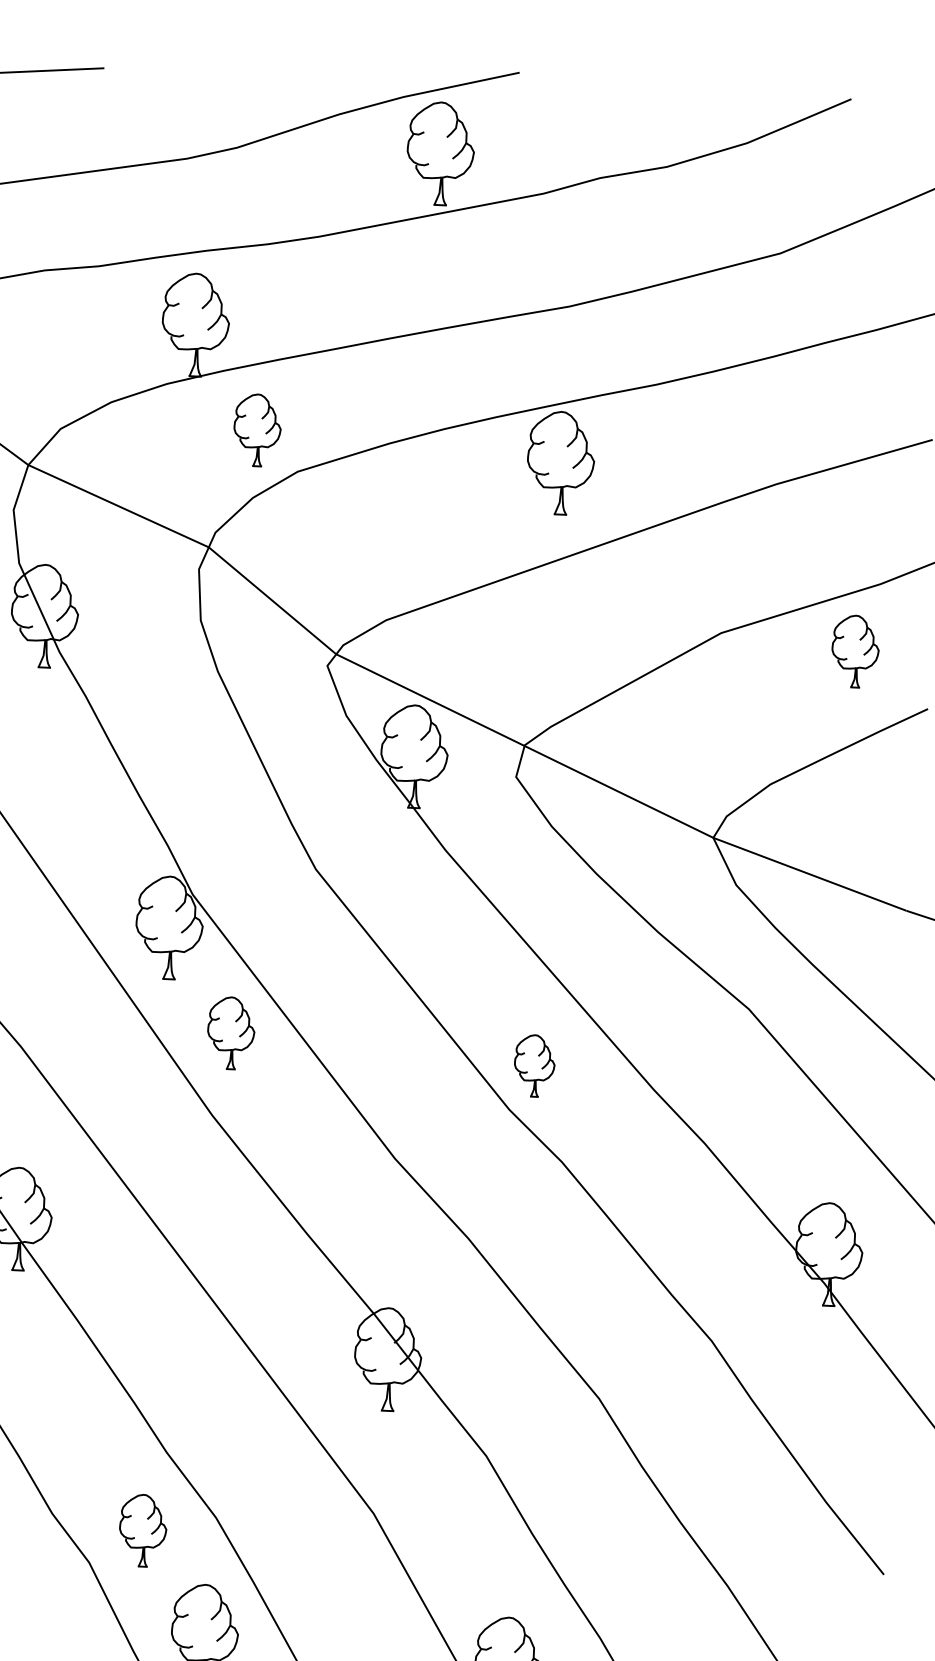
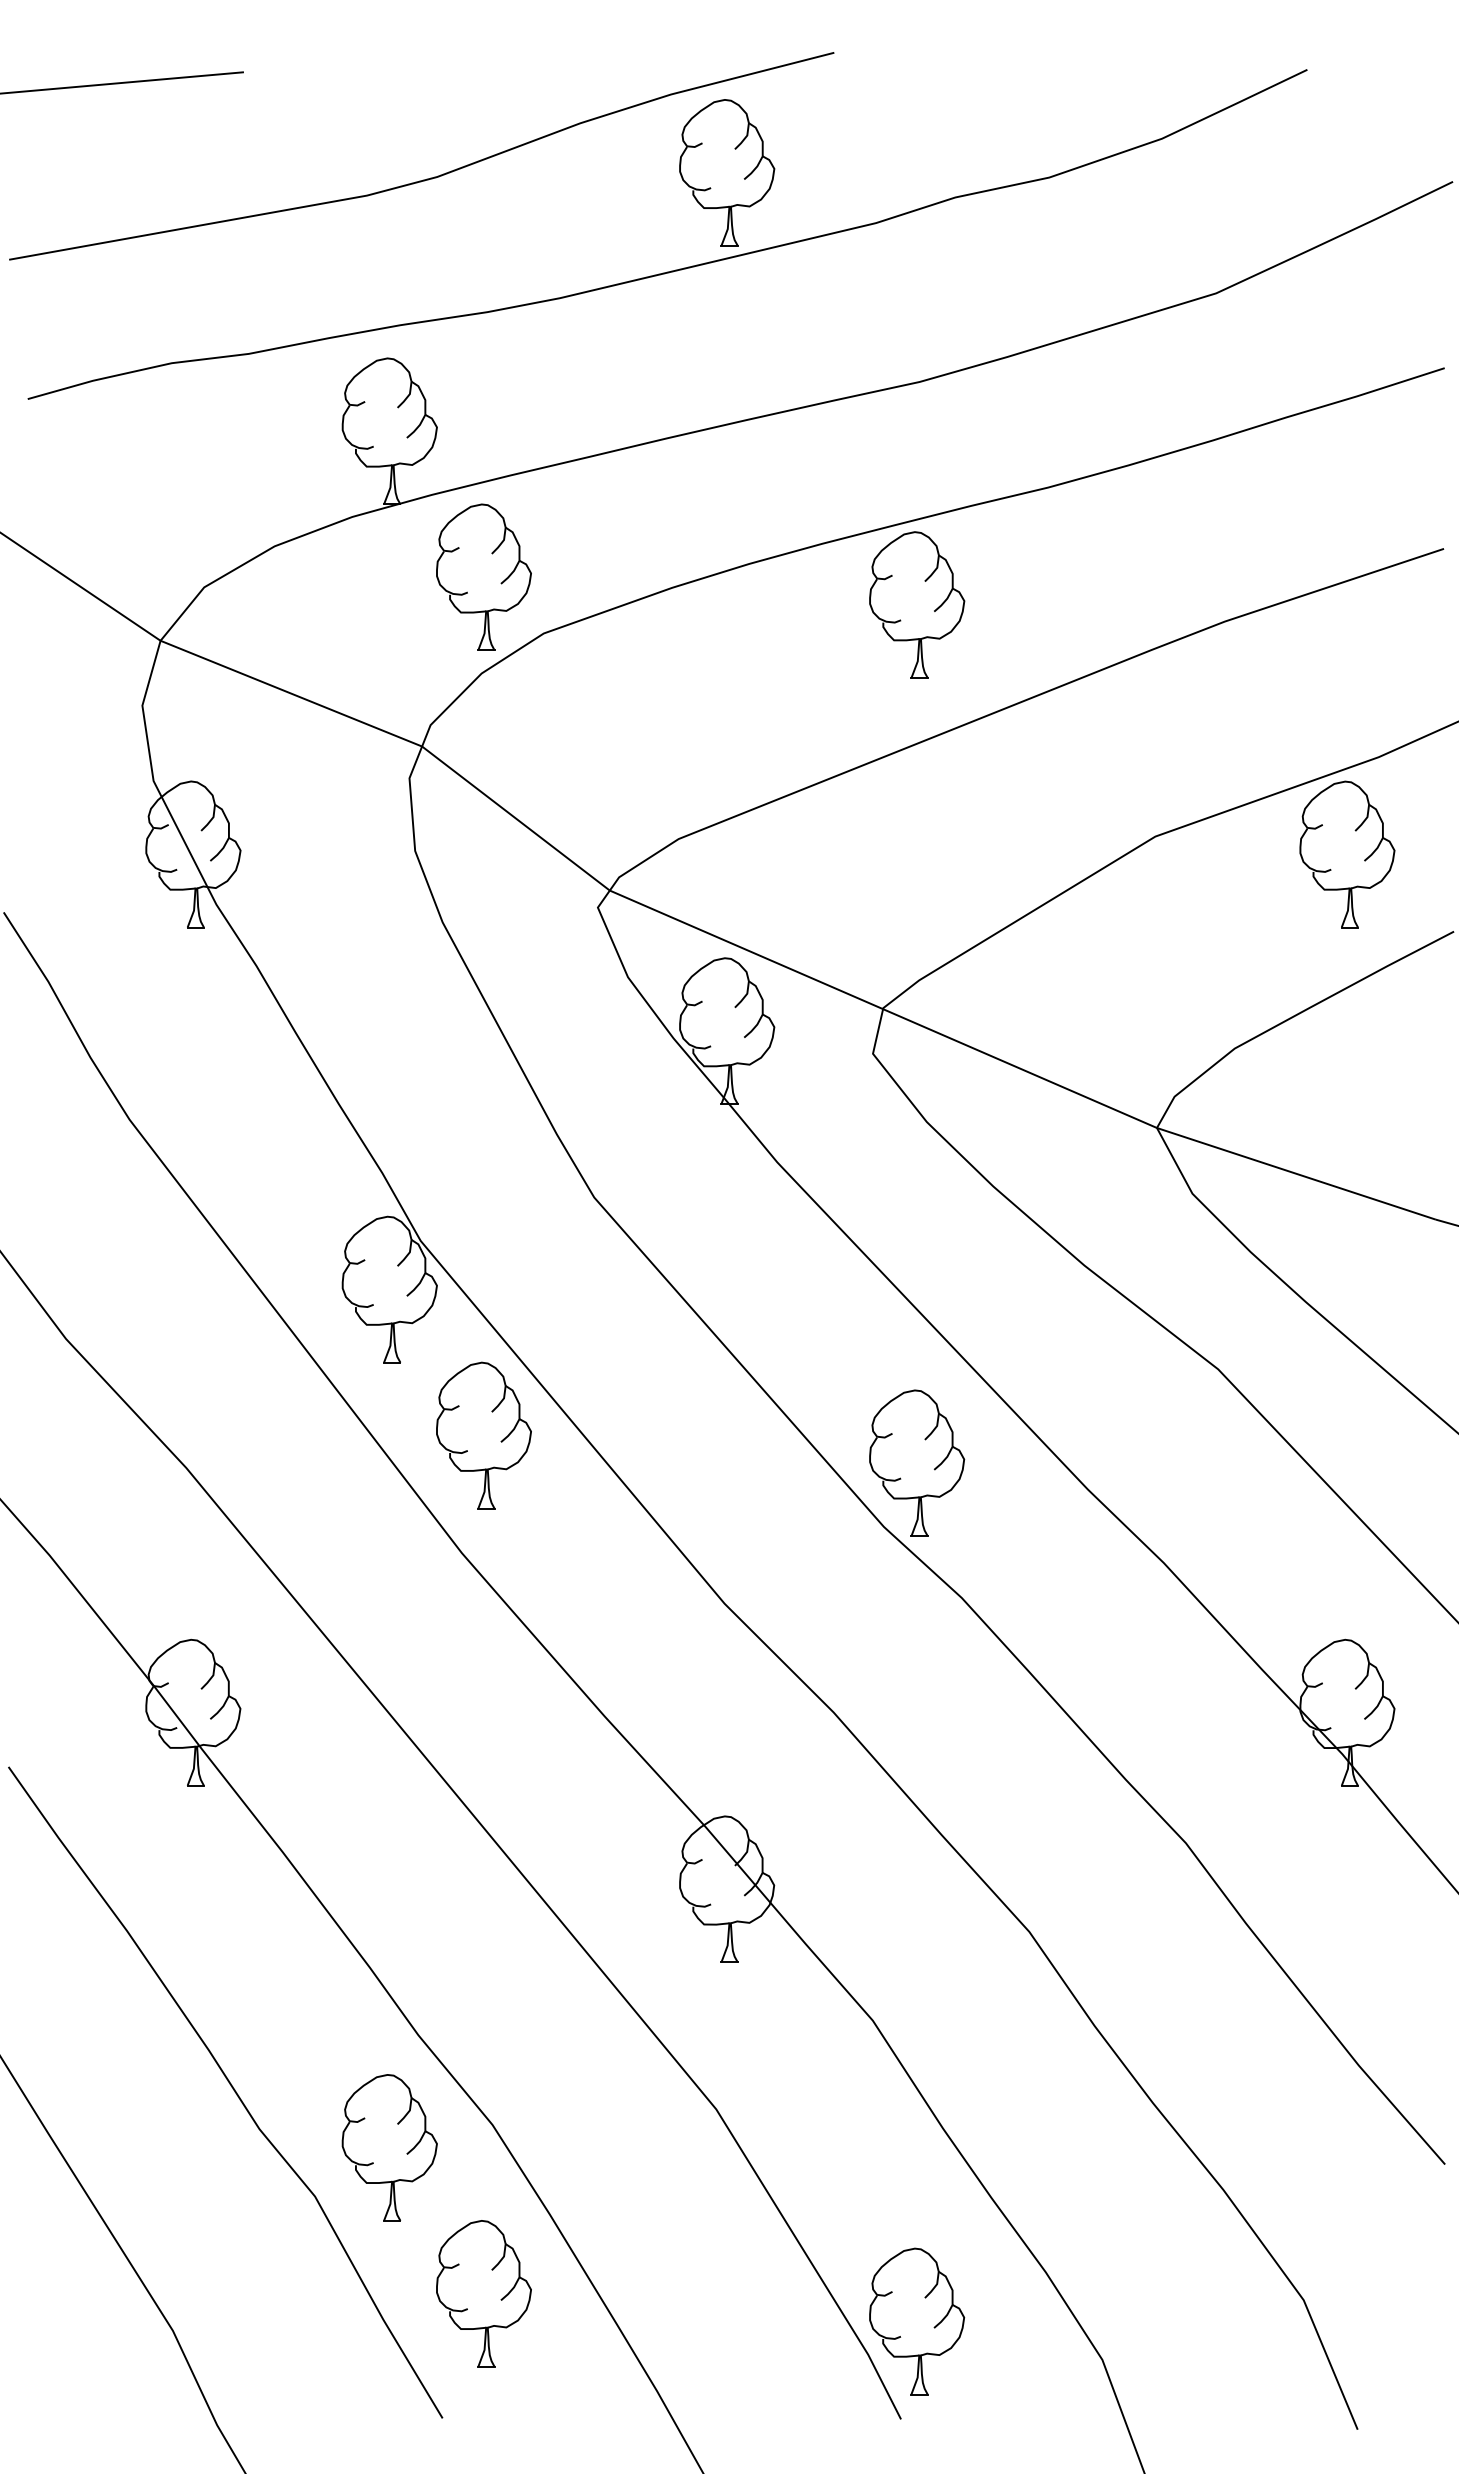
part: (257, 429) -> (483, 576), size x1.43
part: (855, 651) -> (1347, 854), size x1.43
part: (230, 1033) -> (483, 1435), size x1.43
part: (534, 1065) -> (917, 1462), size x1.67
part: (142, 1530) -> (389, 2147), size x1.43

